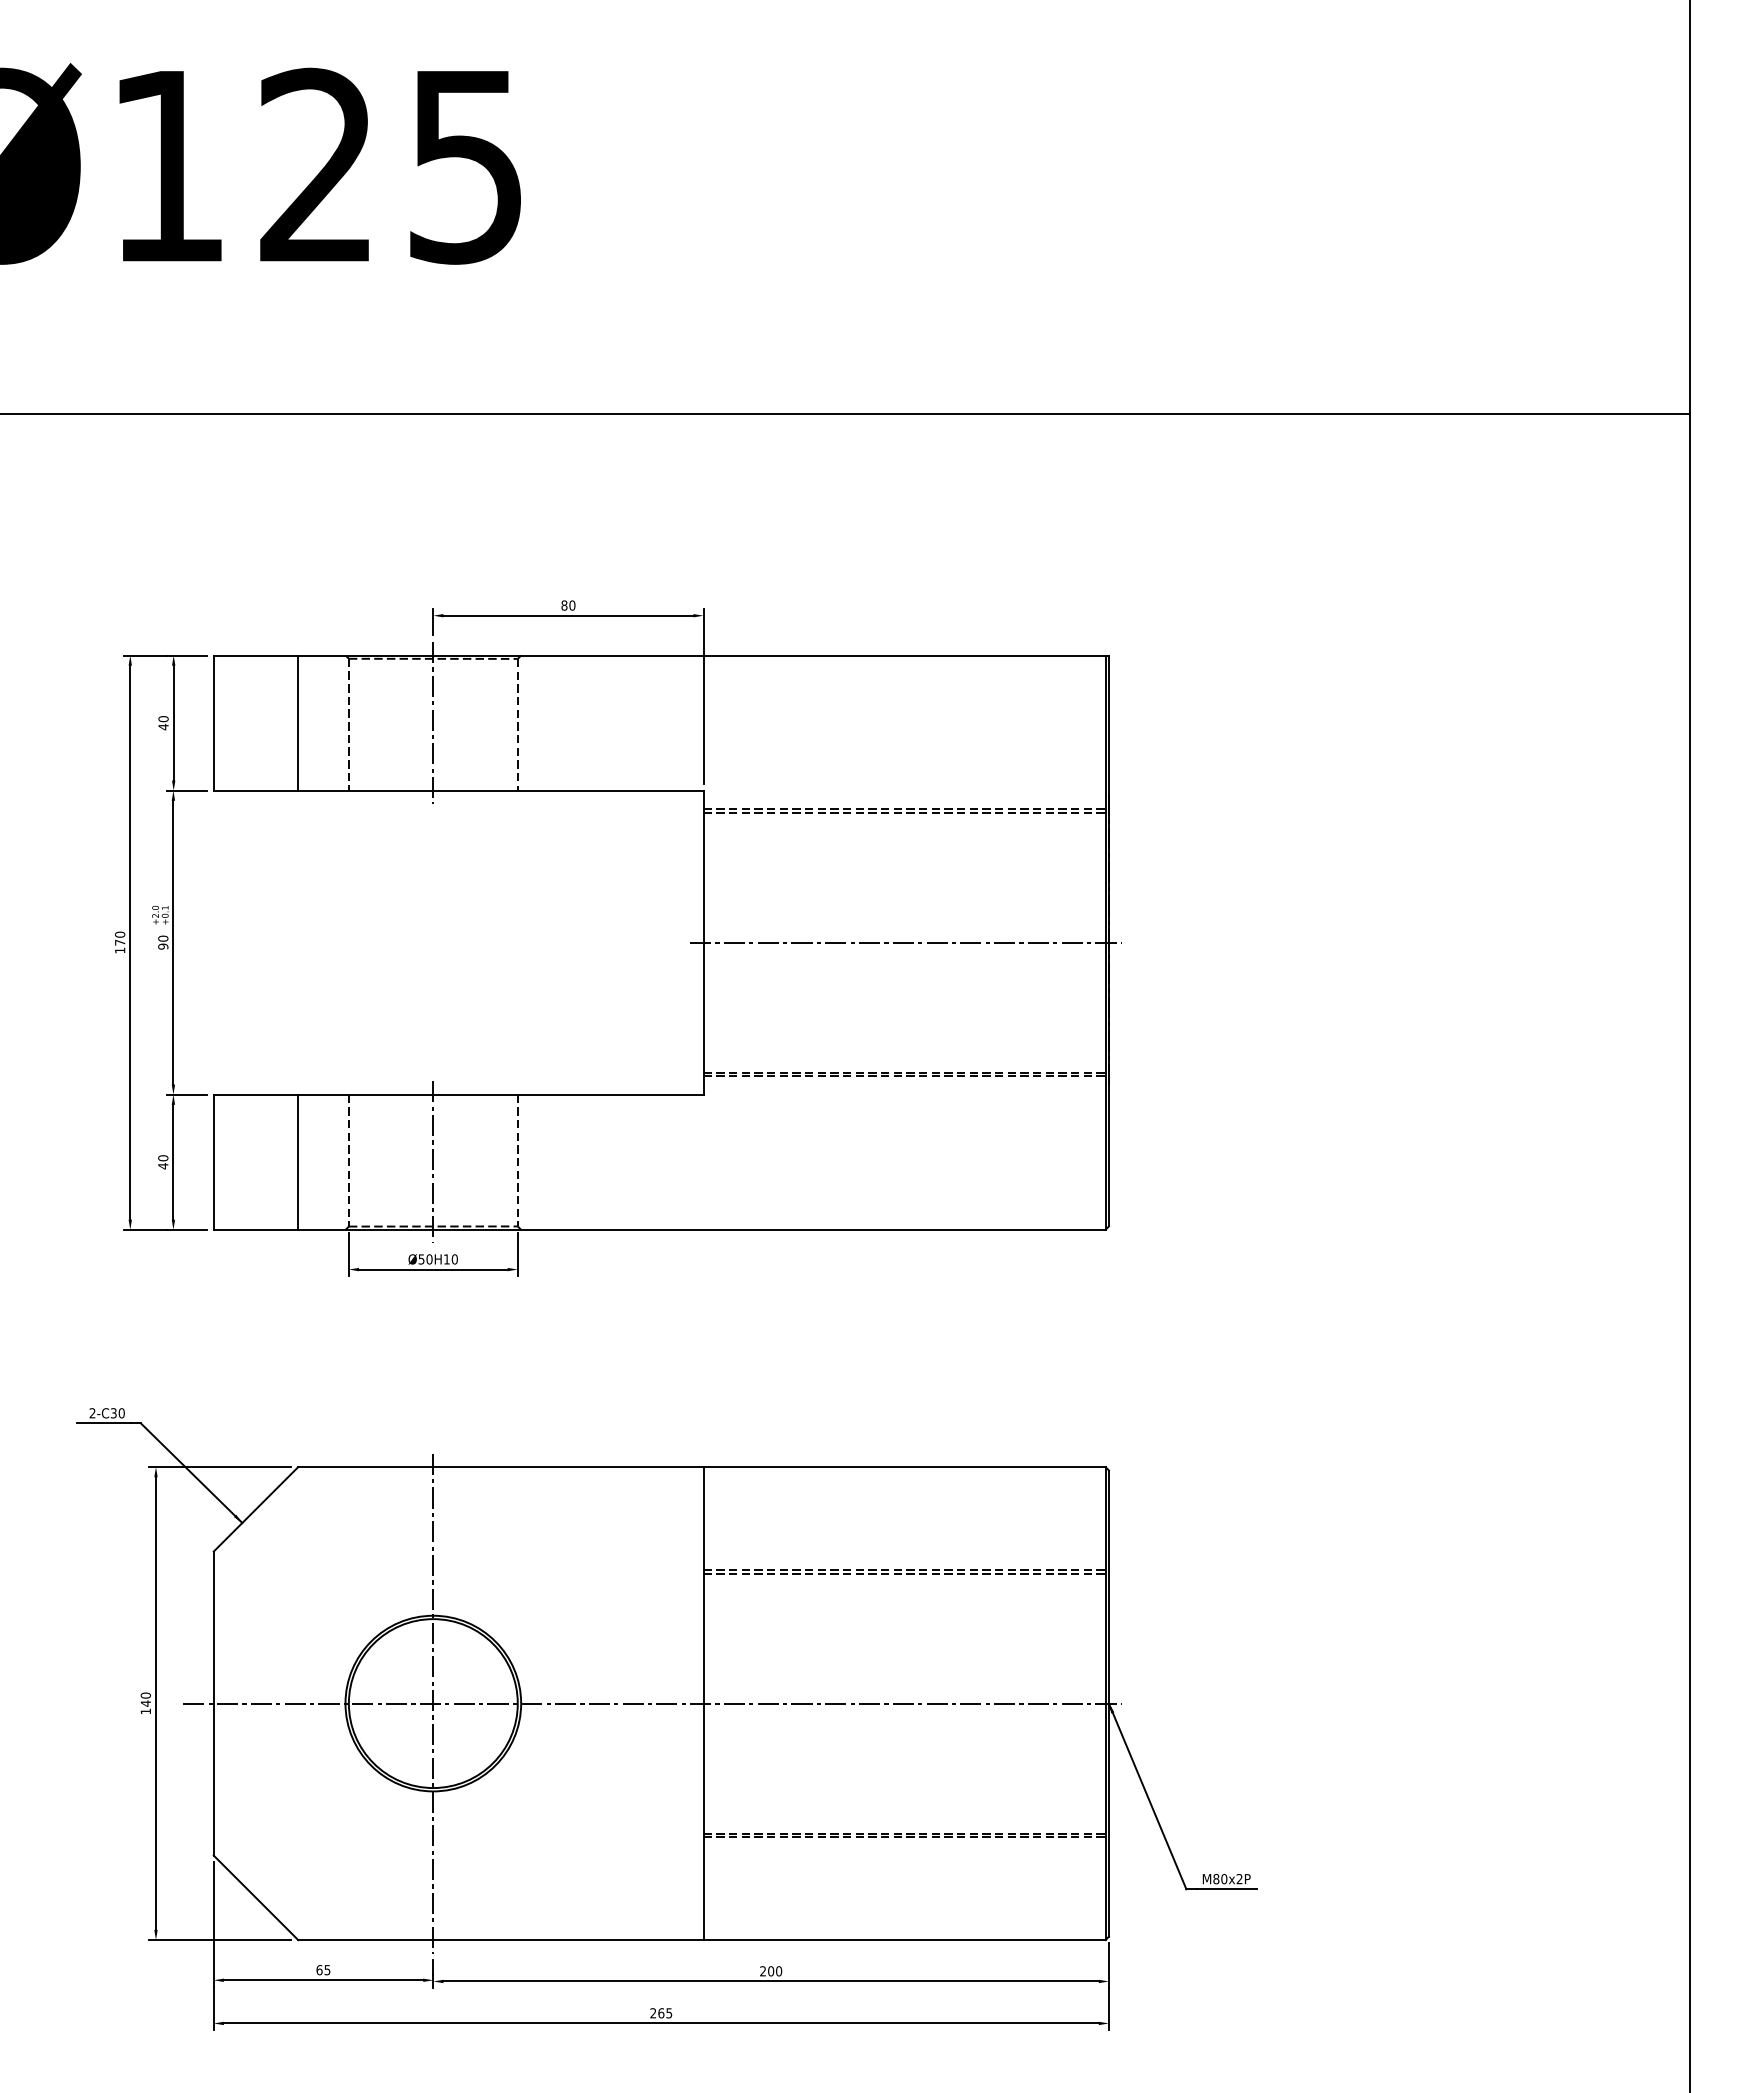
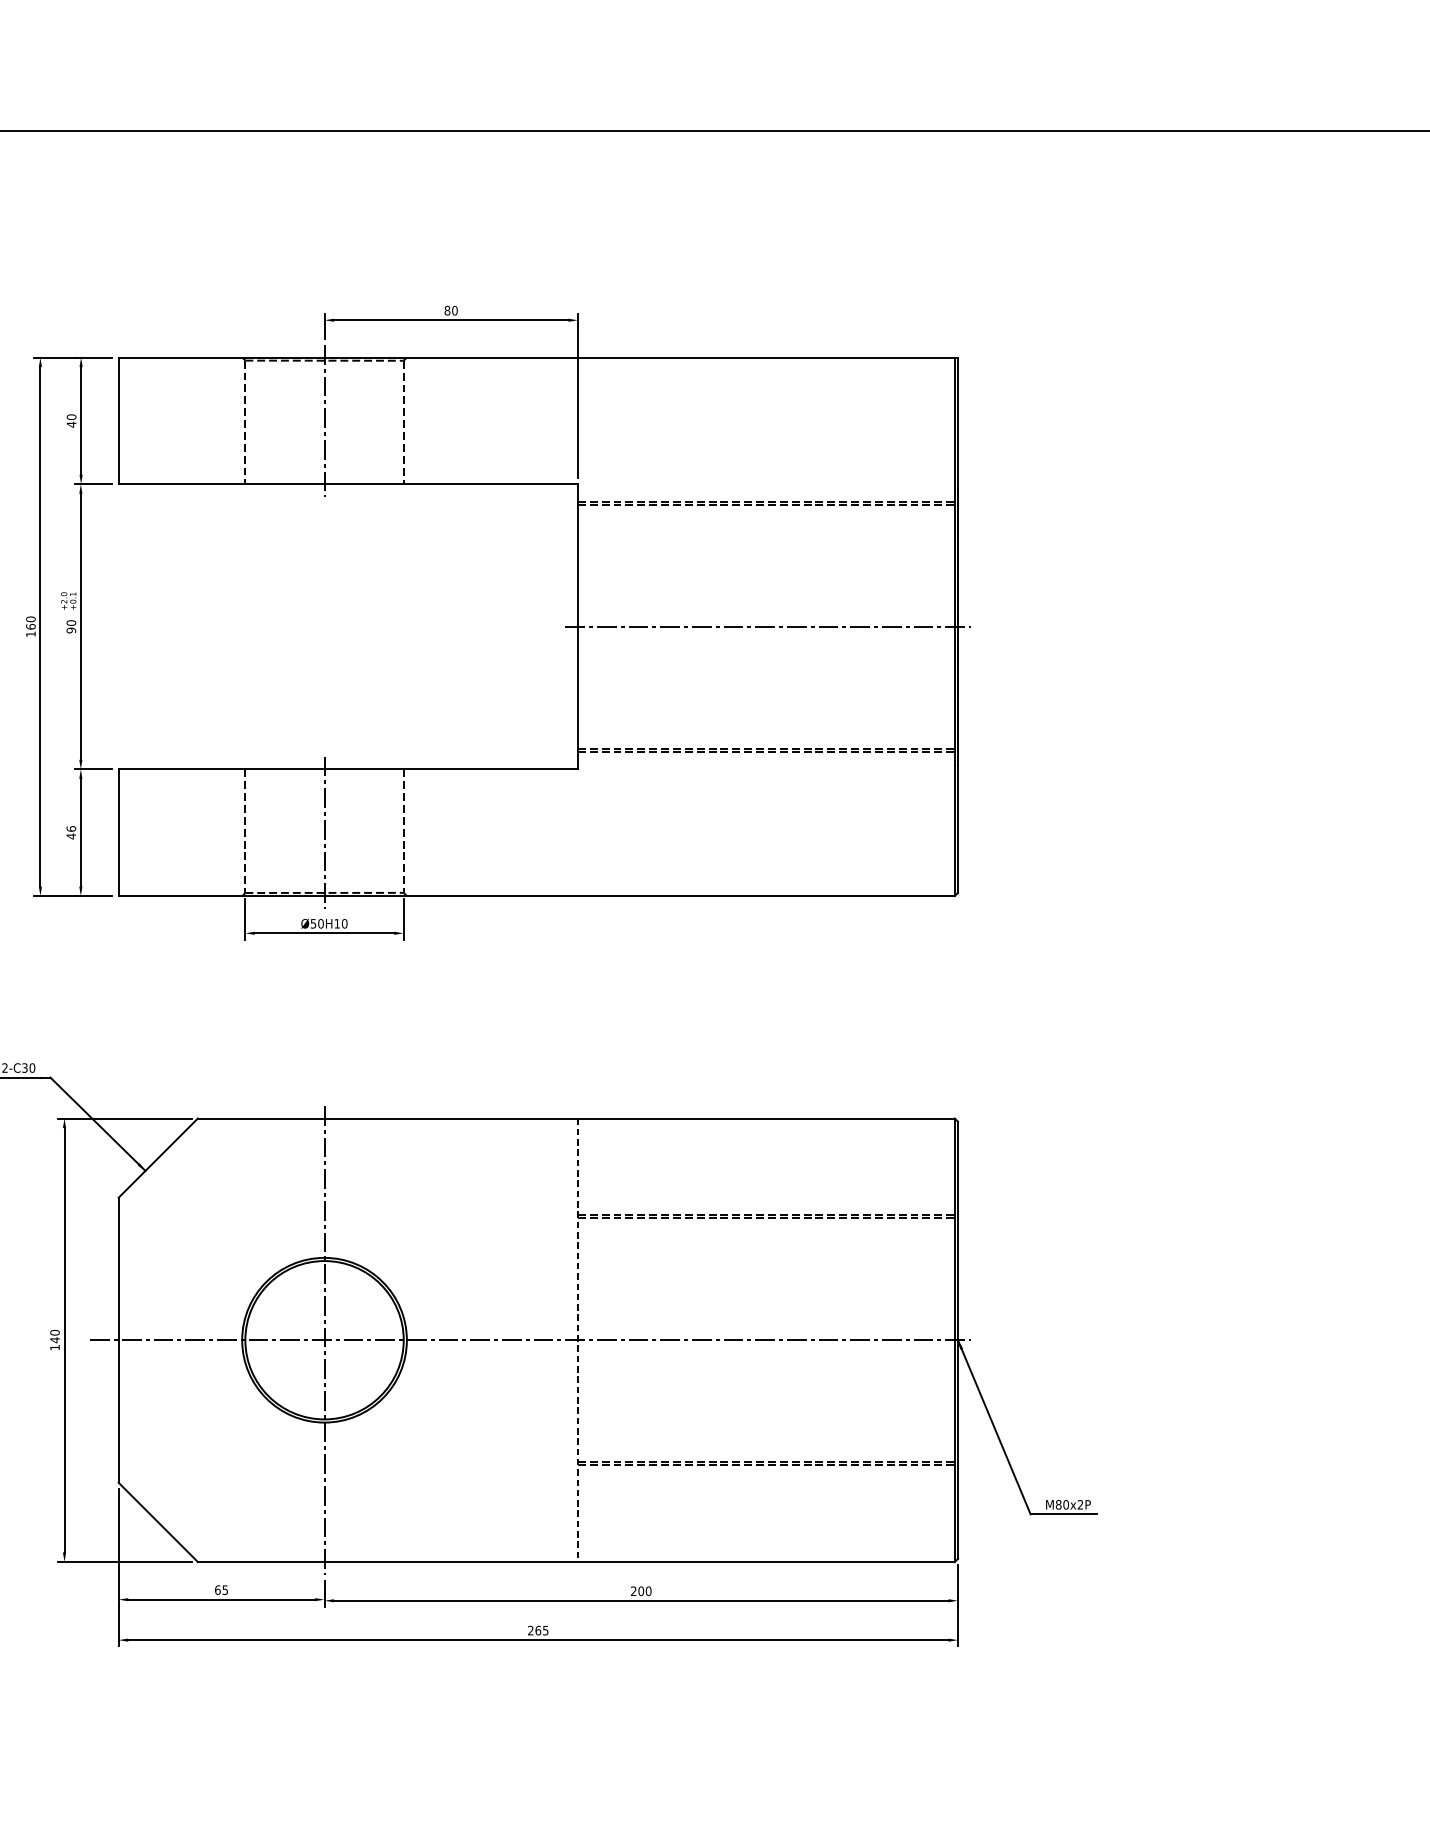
line: (298, 722) -> (198, 420), removed
text: (120, 942) -> (31, 626), 170 -> 160
text: (162, 1158) -> (70, 829), 40 -> 46
line: (298, 1161) -> (198, 831), removed
line: (703, 1704) -> (577, 1341), solid -> dashed

